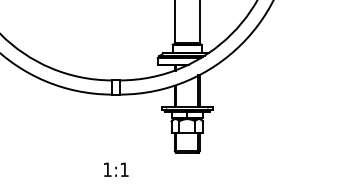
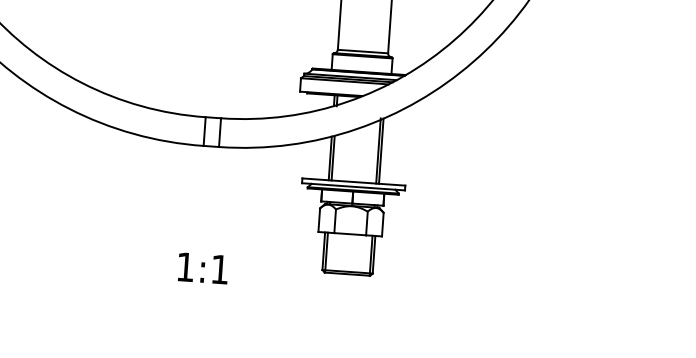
text: (116, 169) -> (203, 267), moved

